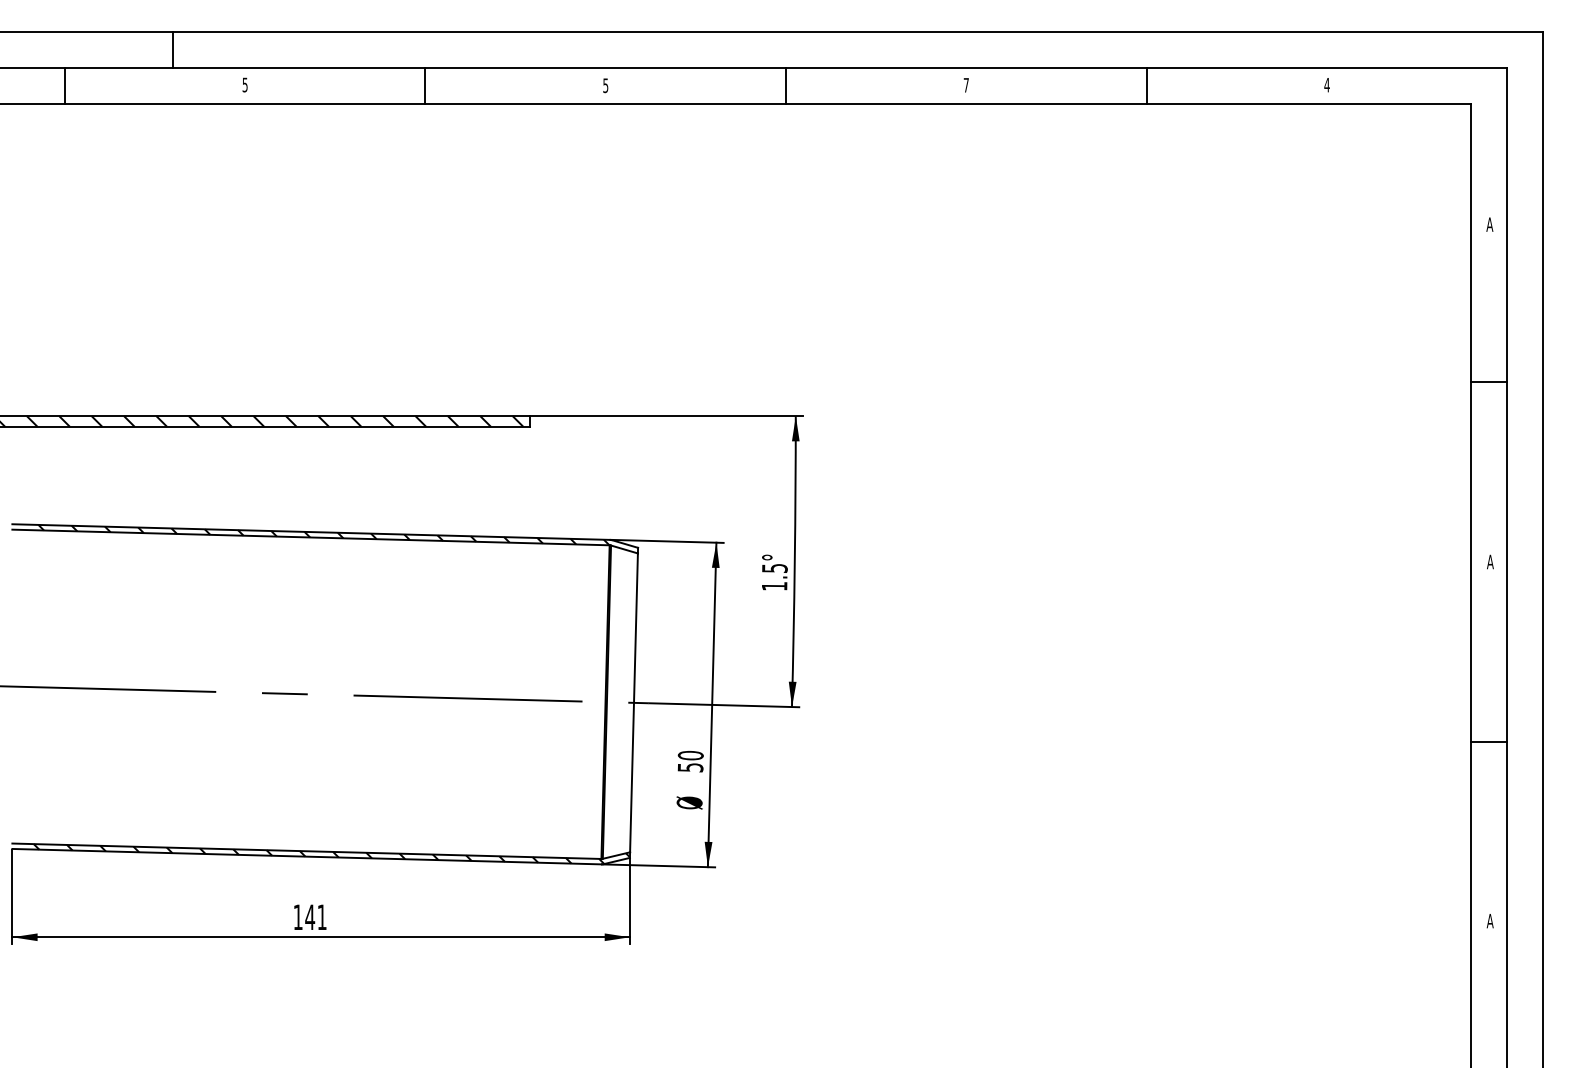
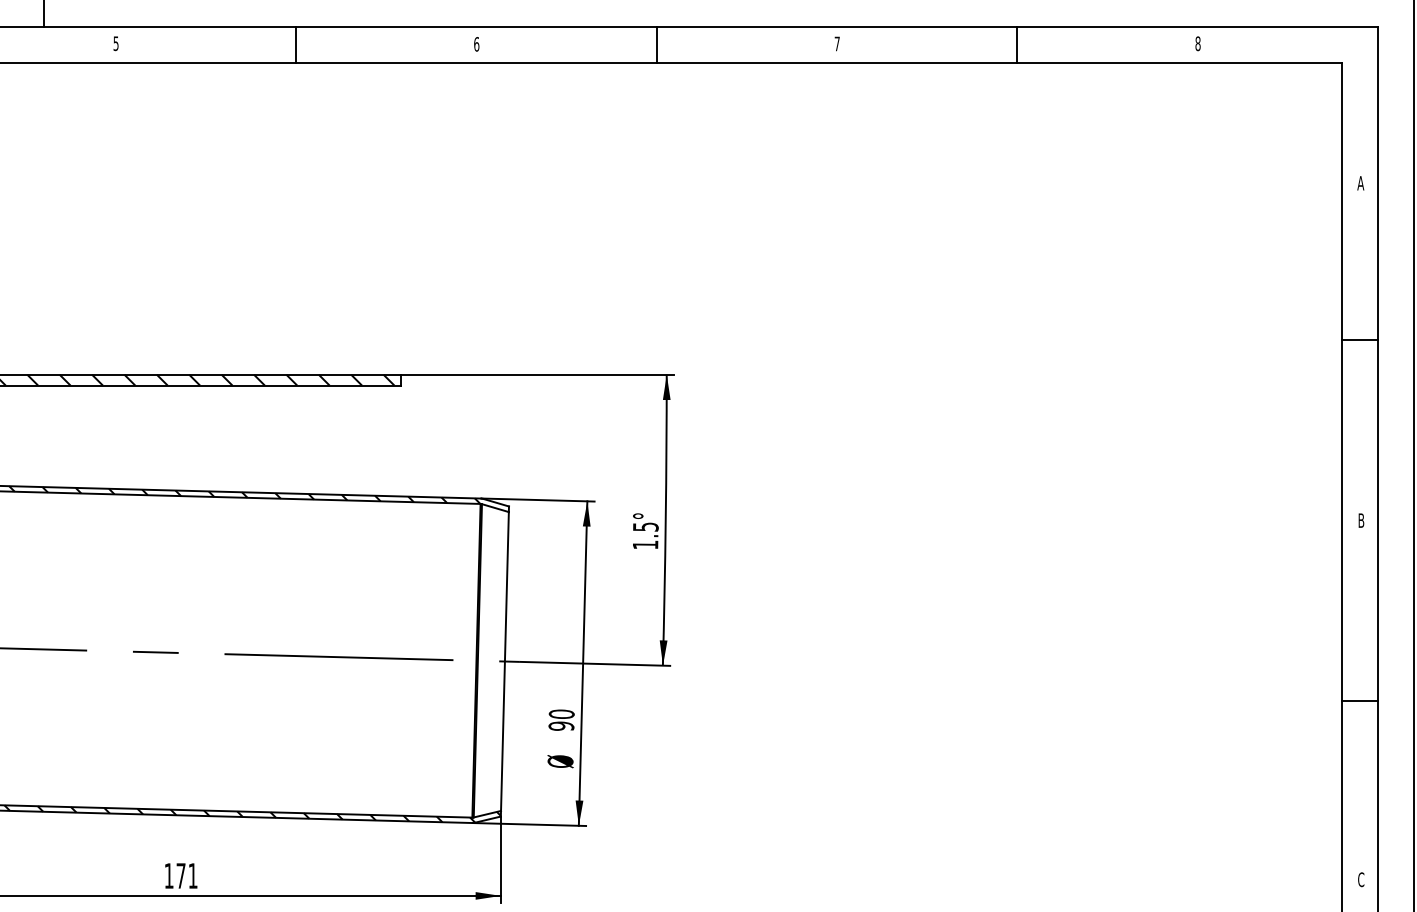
text: (1326, 84) -> (1197, 43), 4 -> 8
text: (605, 85) -> (476, 44), 5 -> 6
text: (1490, 561) -> (1361, 520), A -> B
text: (690, 767) -> (561, 726), 50 -> 90
text: (310, 916) -> (181, 875), 141 -> 171
text: (1489, 920) -> (1360, 879), A -> C

